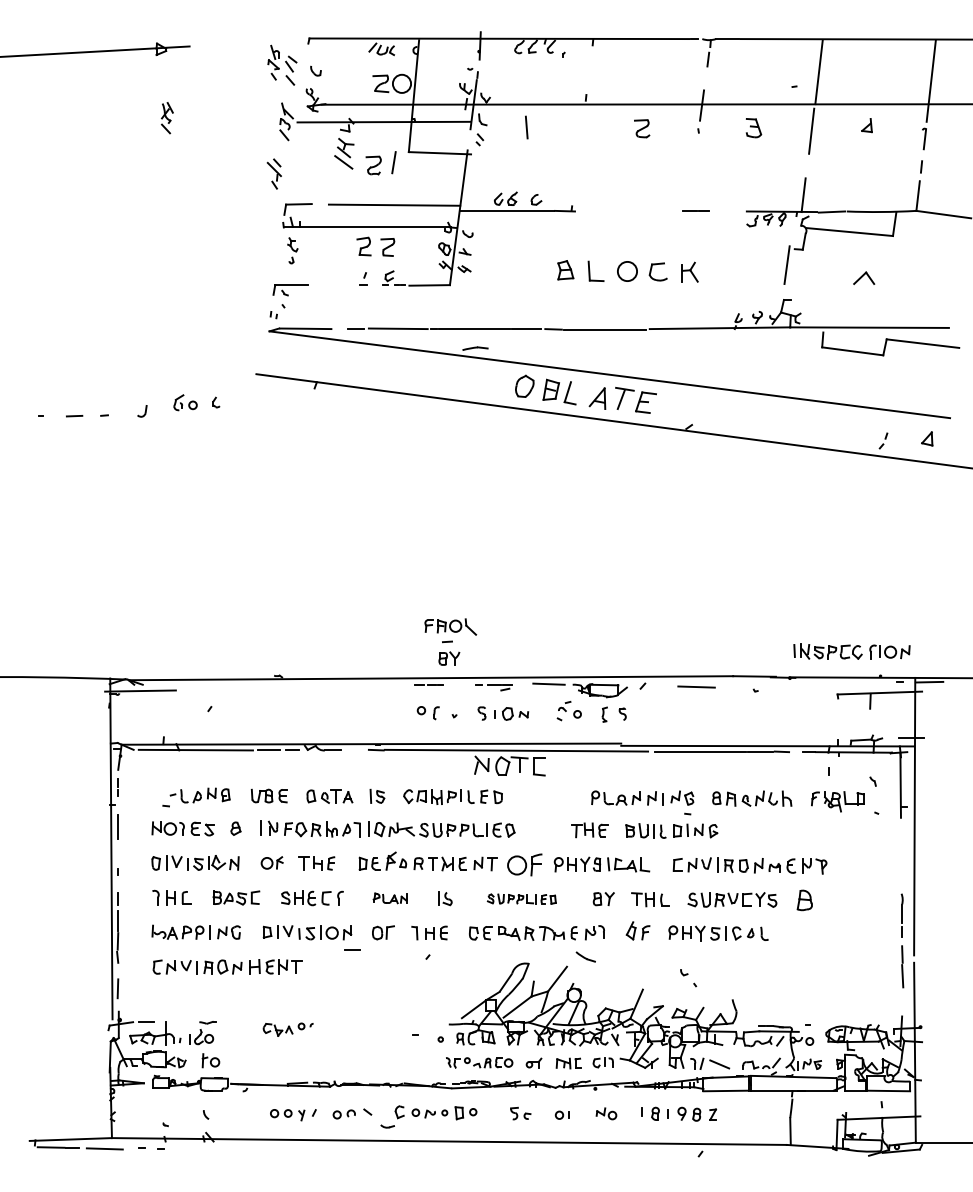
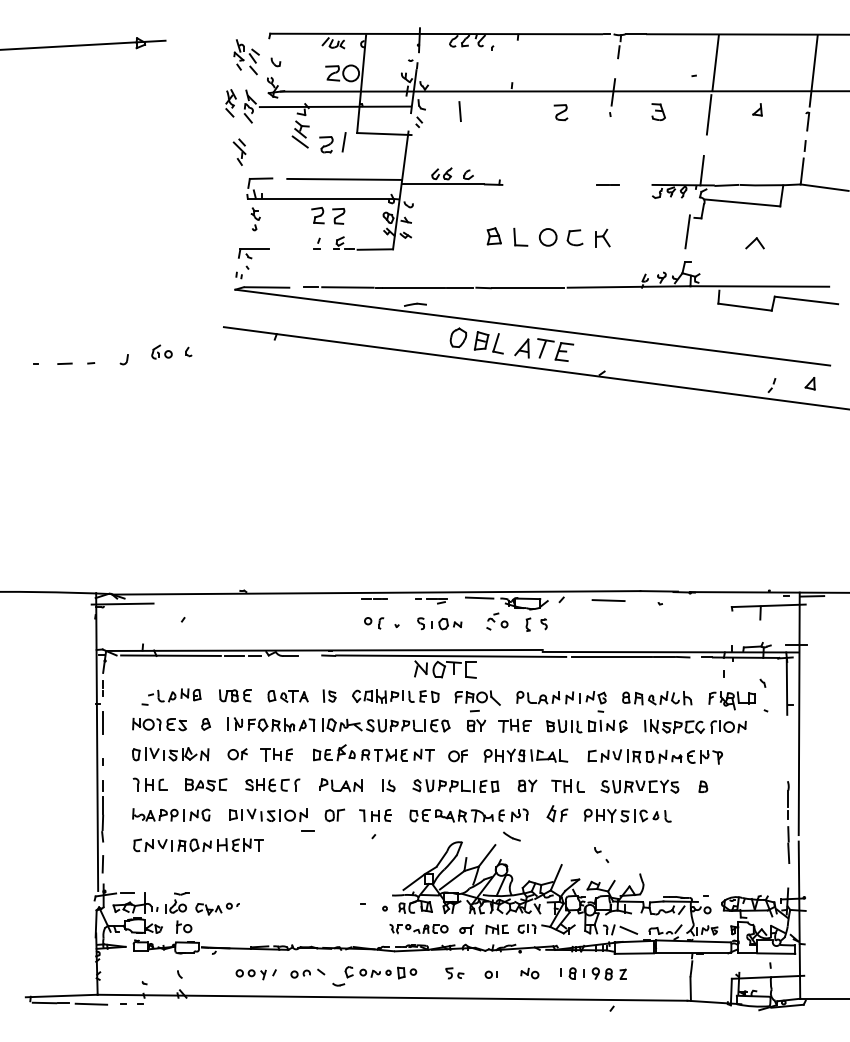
part: (166, 118) -> (230, 103), moved
part: (450, 642) -> (477, 711), moved
part: (852, 651) -> (695, 726), moved
part: (523, 864) -> (457, 755), size x0.62
part: (389, 898) -> (340, 785), size x1.43
part: (521, 898) -> (455, 785), size x1.43
part: (805, 899) -> (703, 786), size x0.62
part: (287, 1029) -> (217, 908), moved

